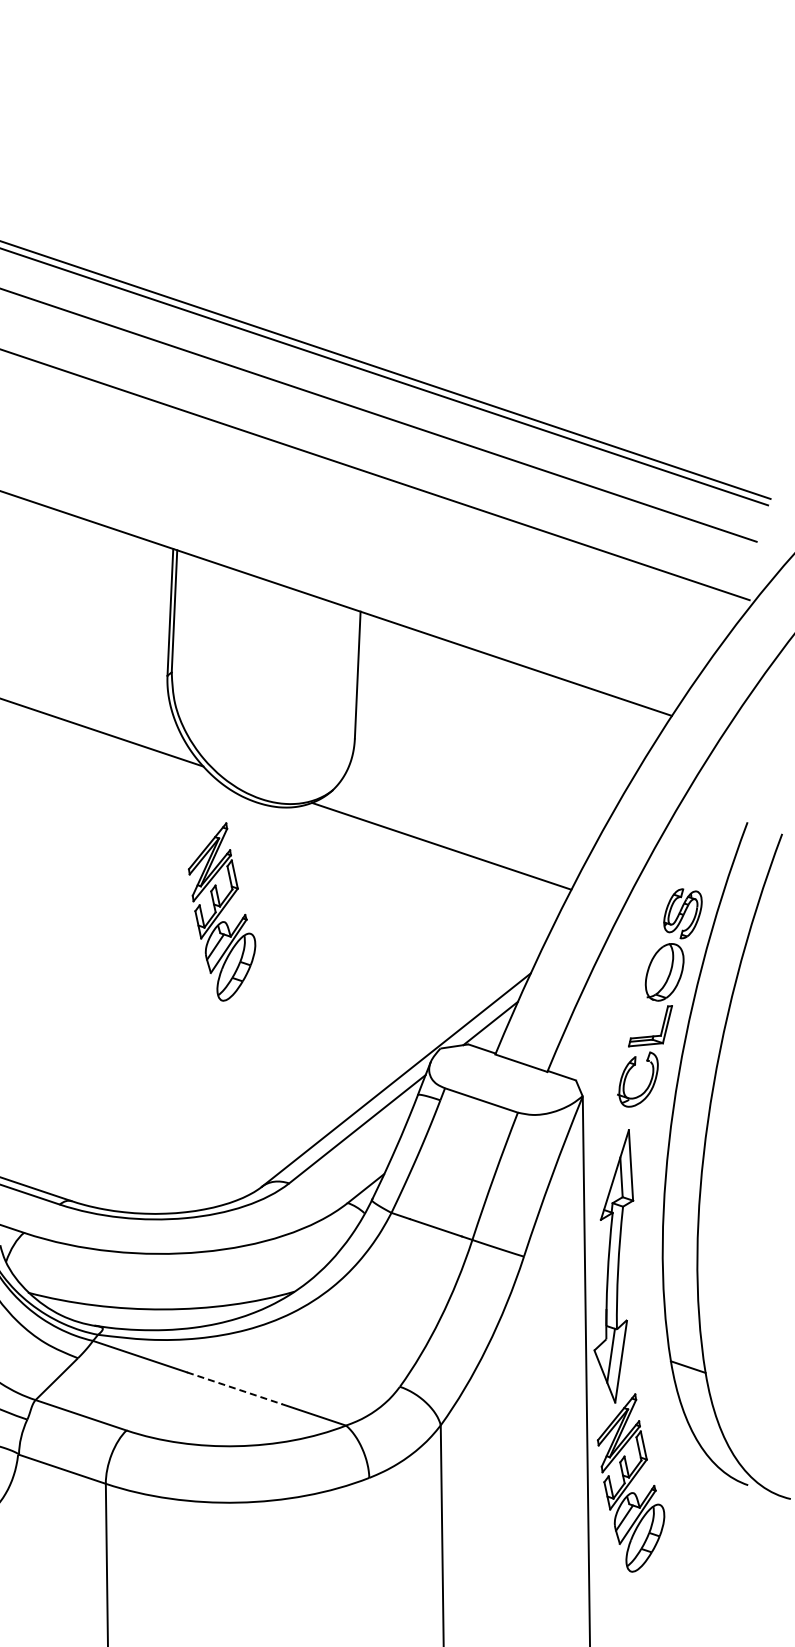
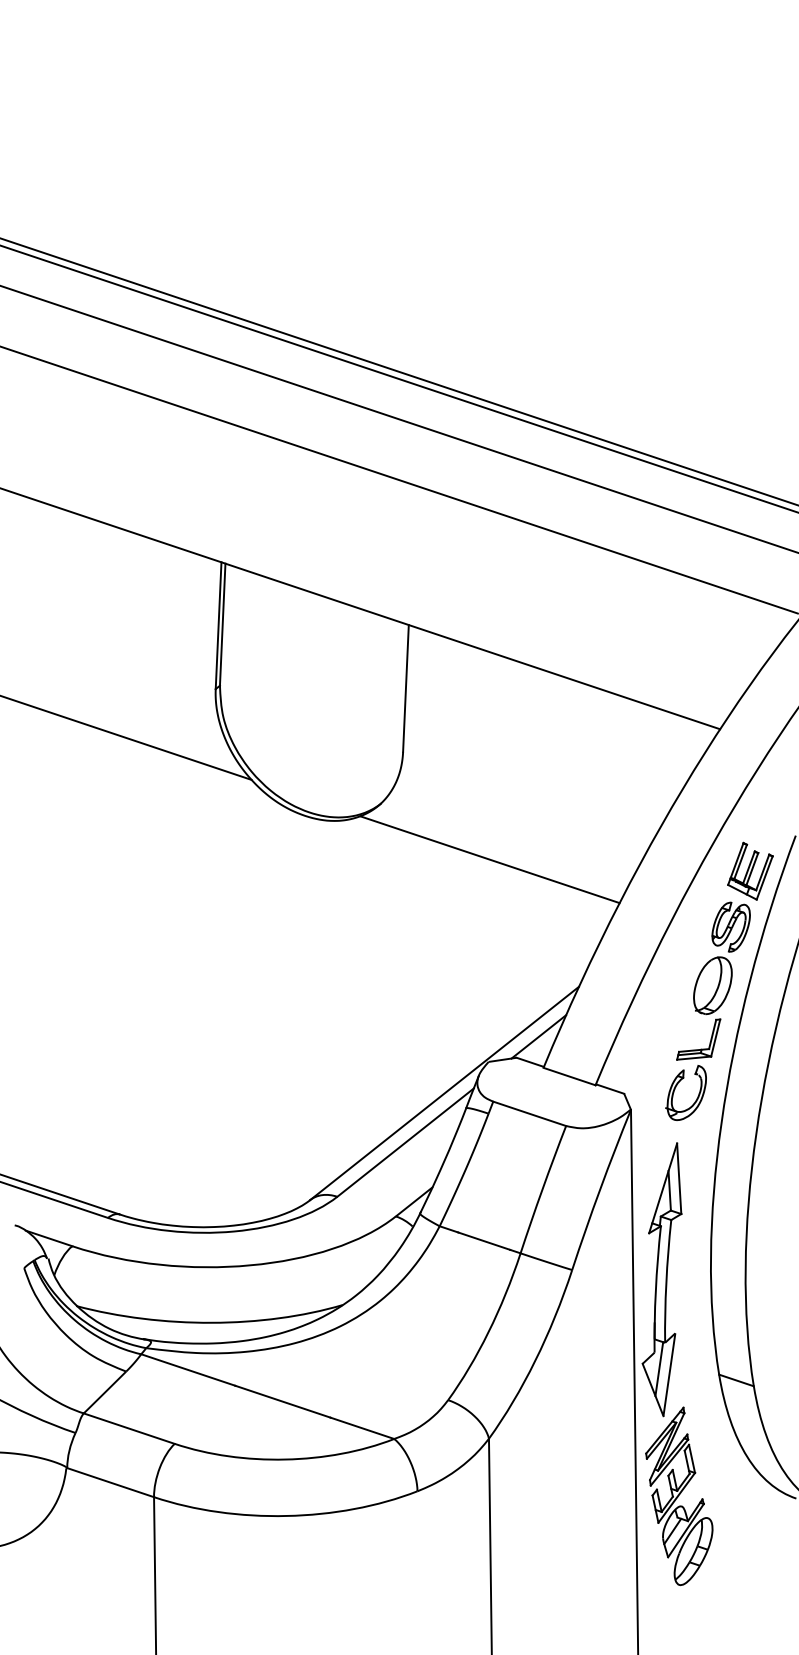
part: (702, 857) -> (750, 870), added
part: (222, 912) -> (270, 925), removed
line: (235, 1388) -> (283, 1401), dashed -> solid

